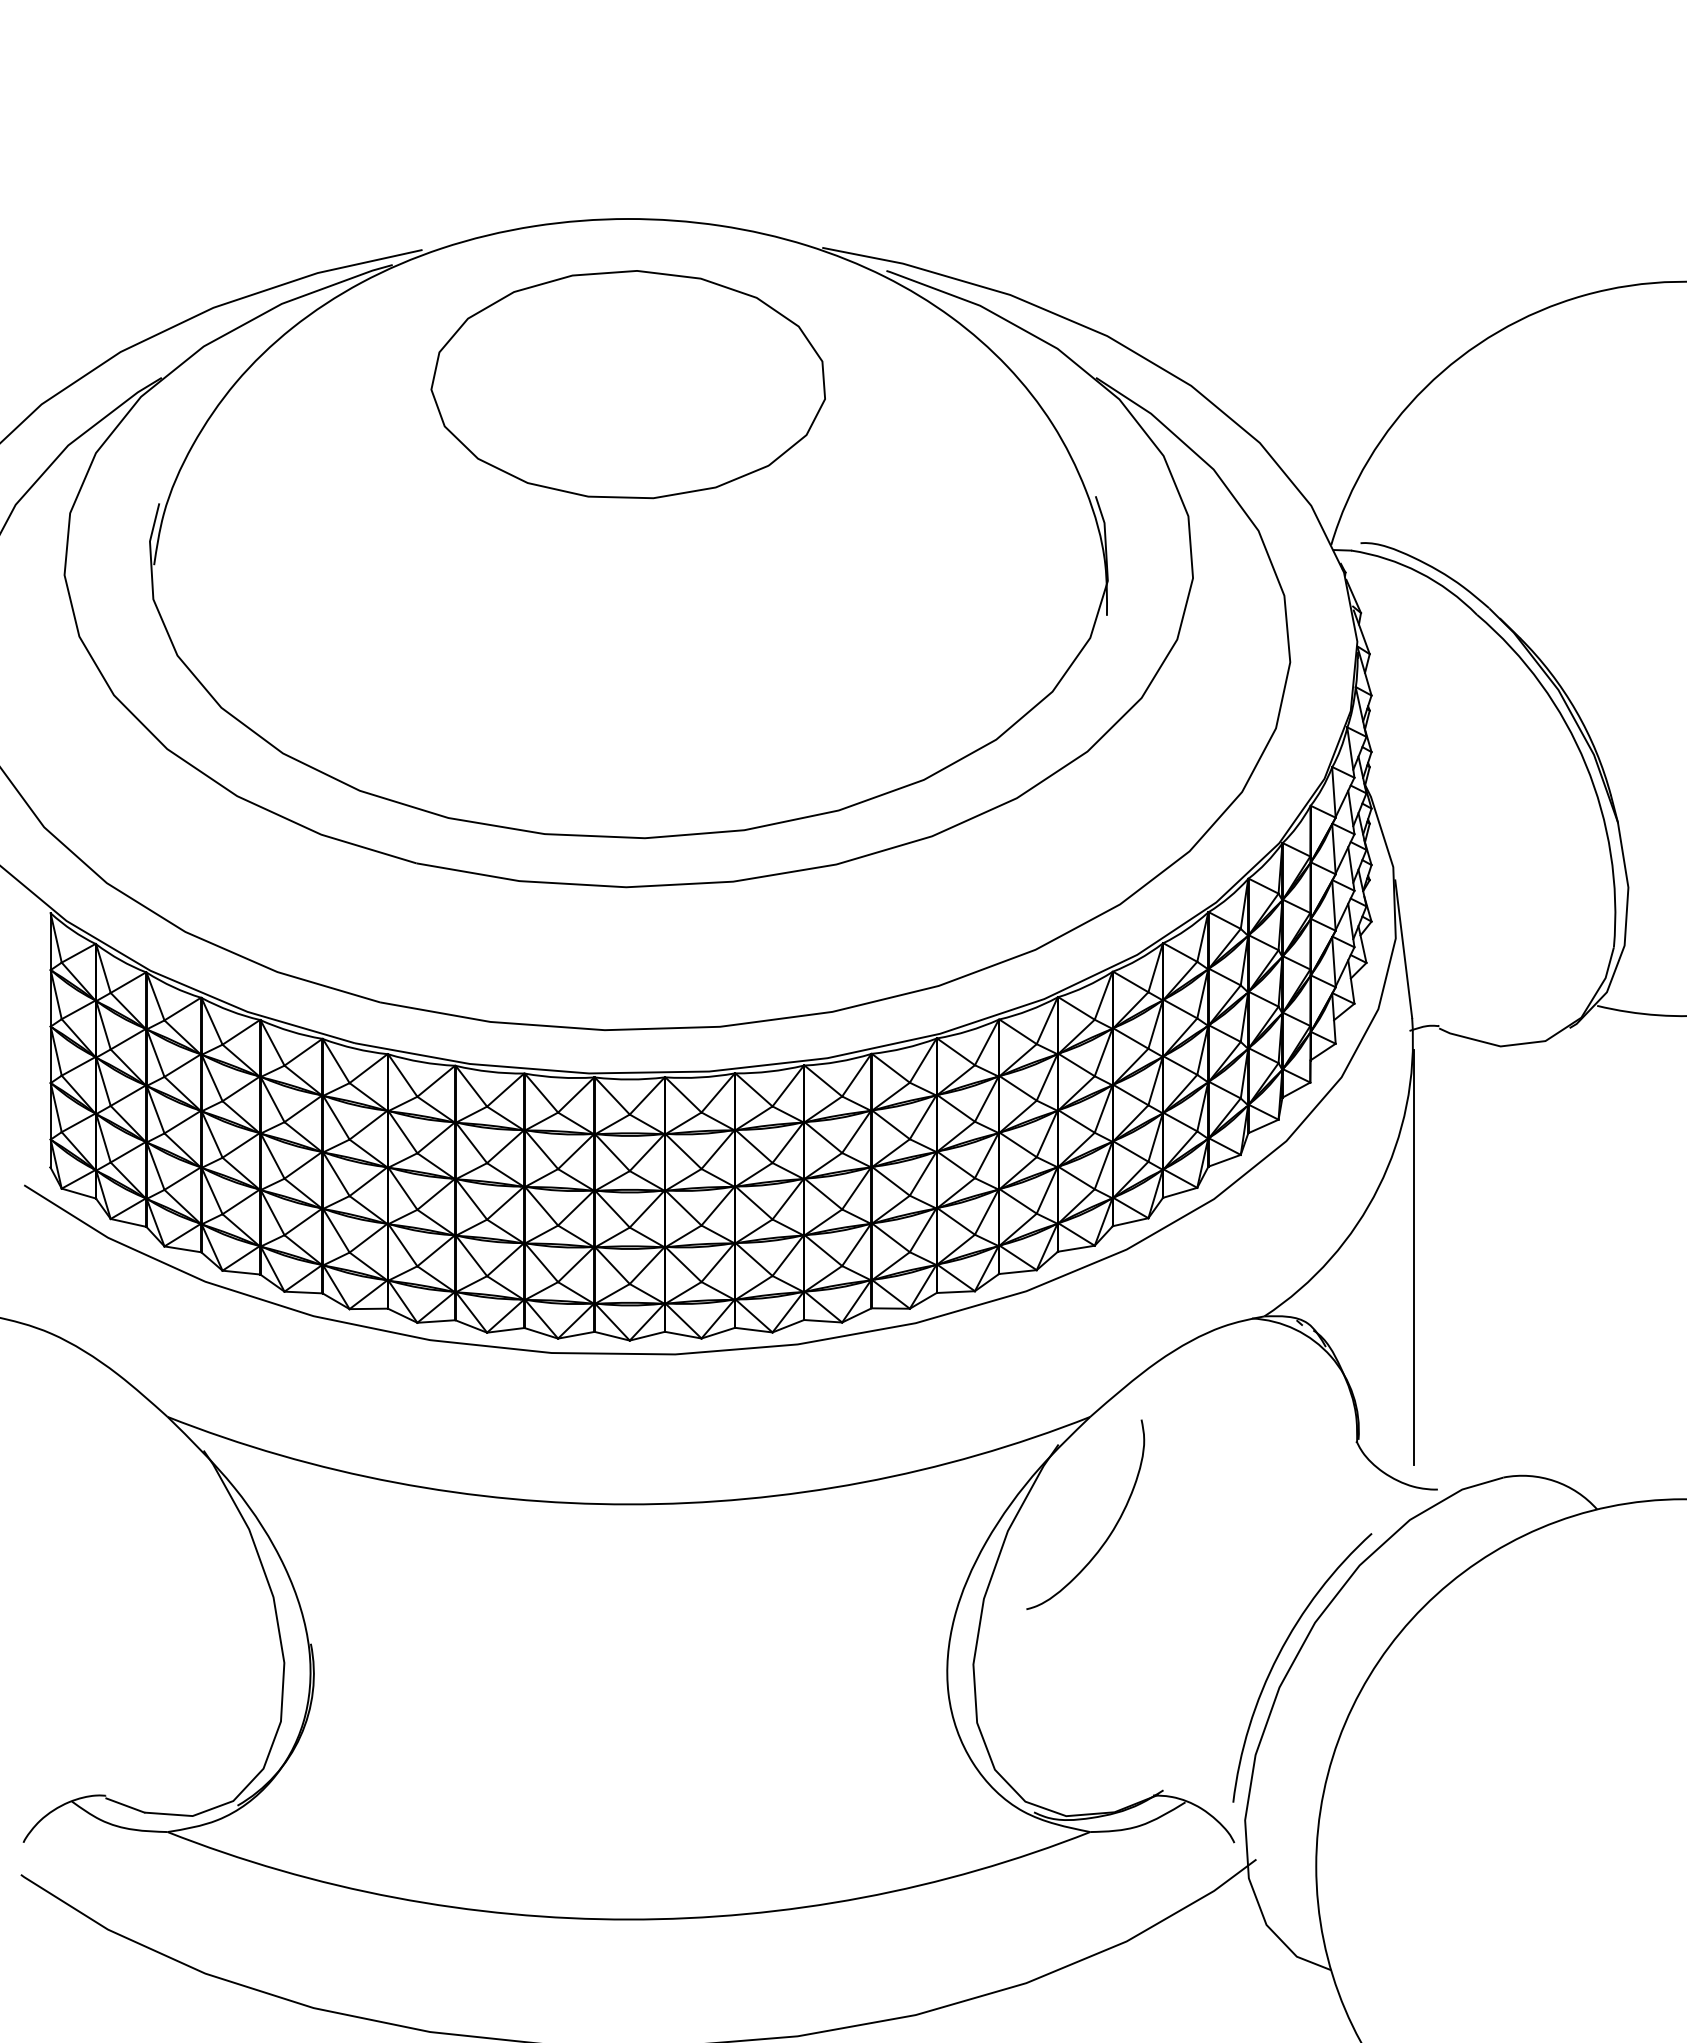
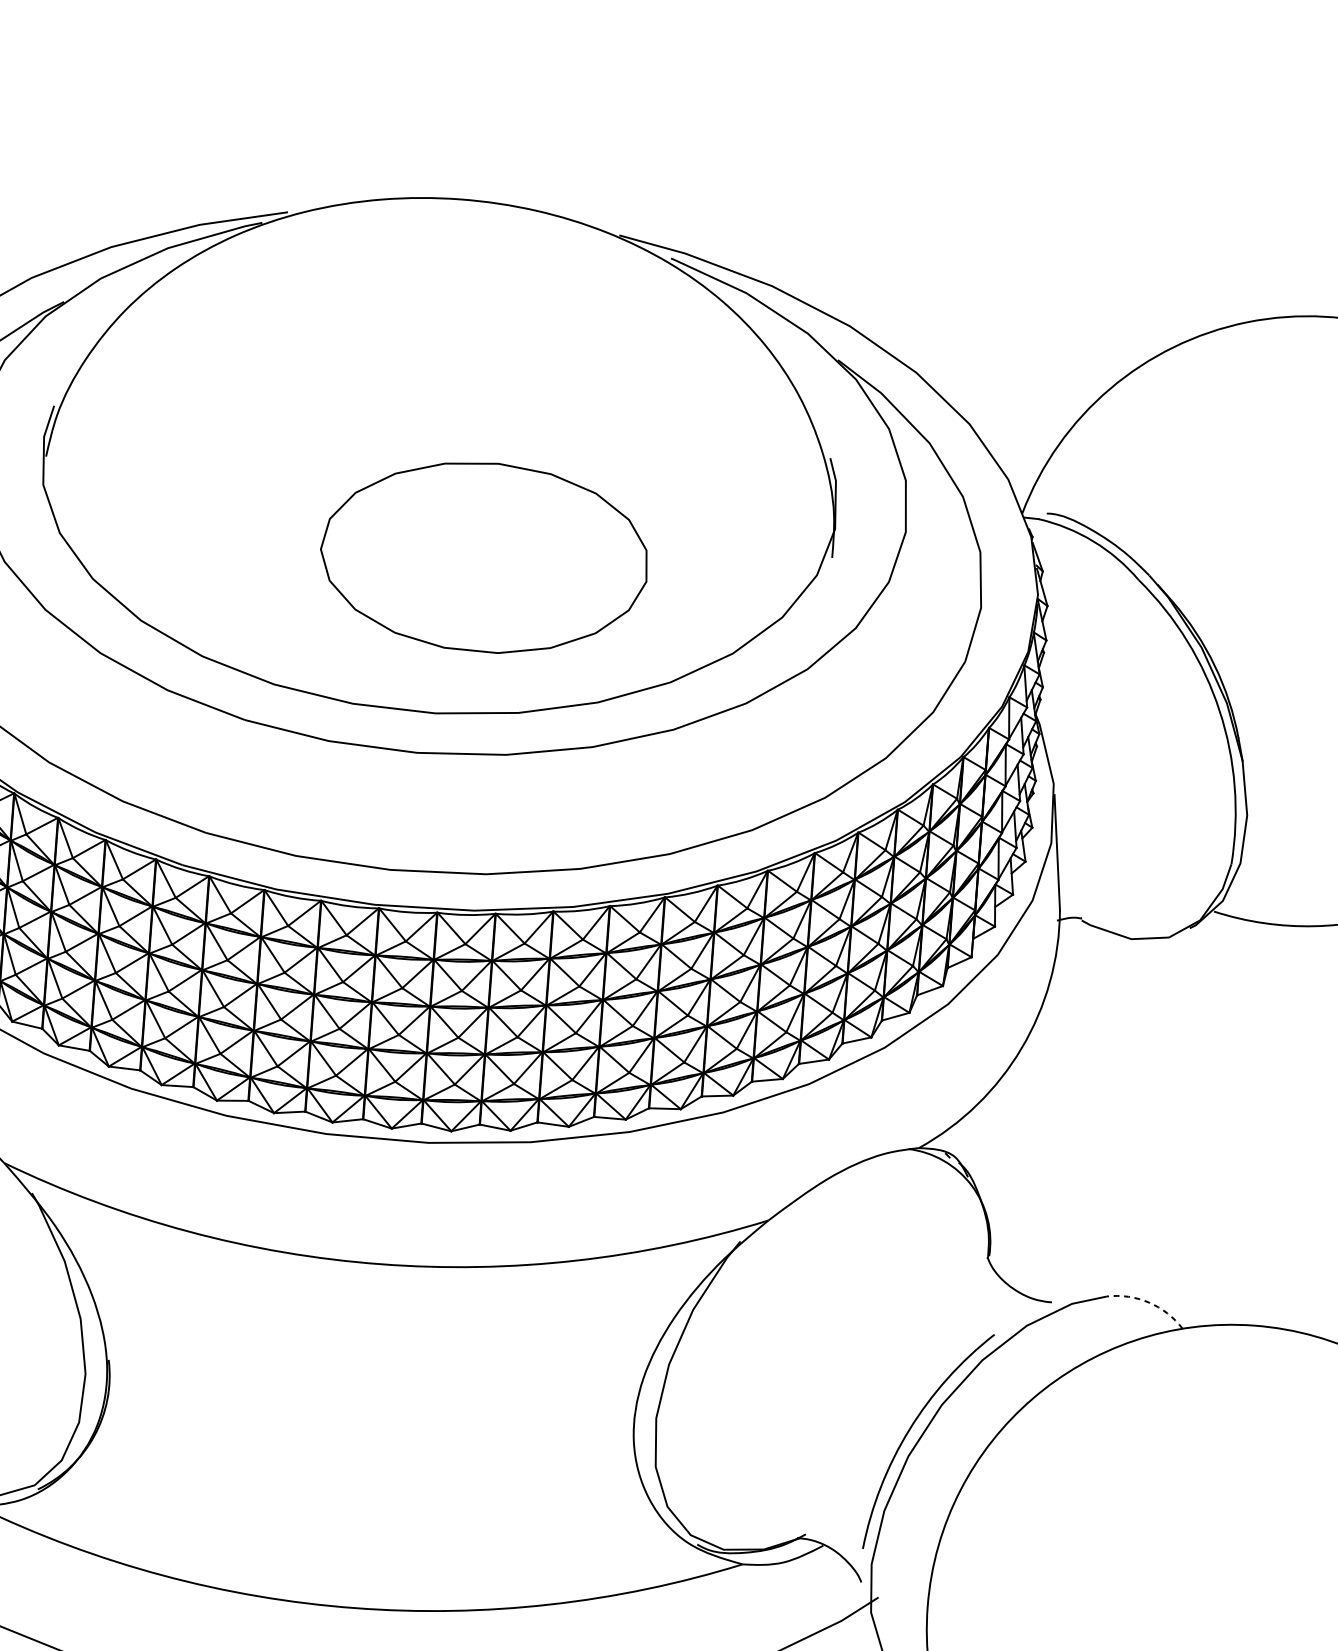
part: (627, 384) -> (483, 557), moved
line: (1414, 1257) -> (1046, 1108), removed
arc: (1554, 1481) -> (1149, 1302), solid -> dashed
curve: (1110, 1532) -> (778, 1317), removed

